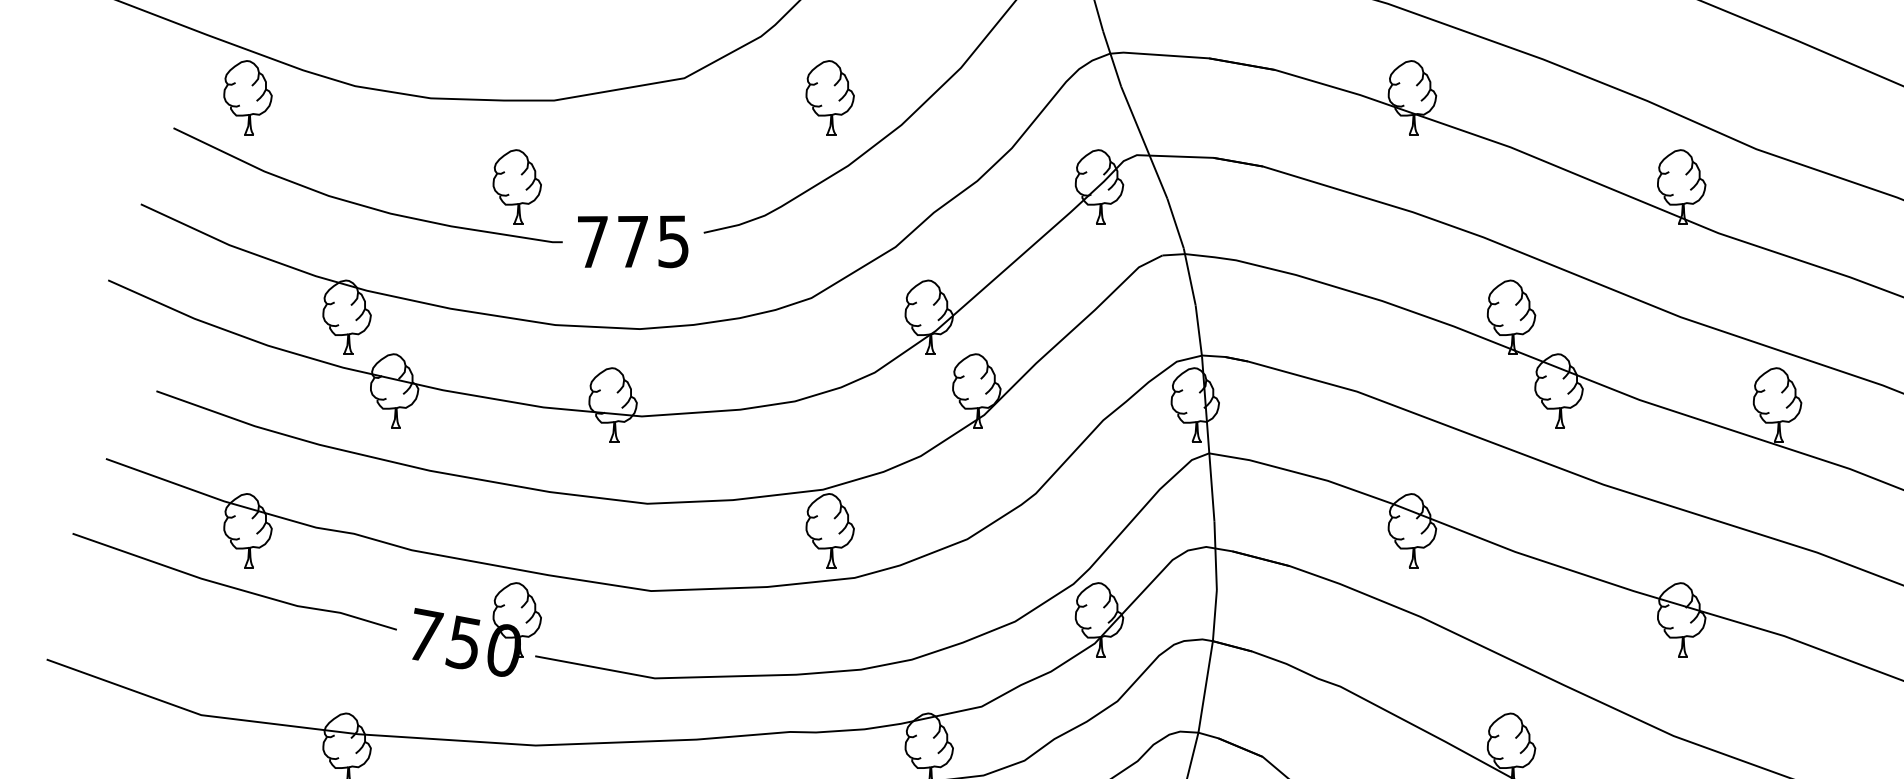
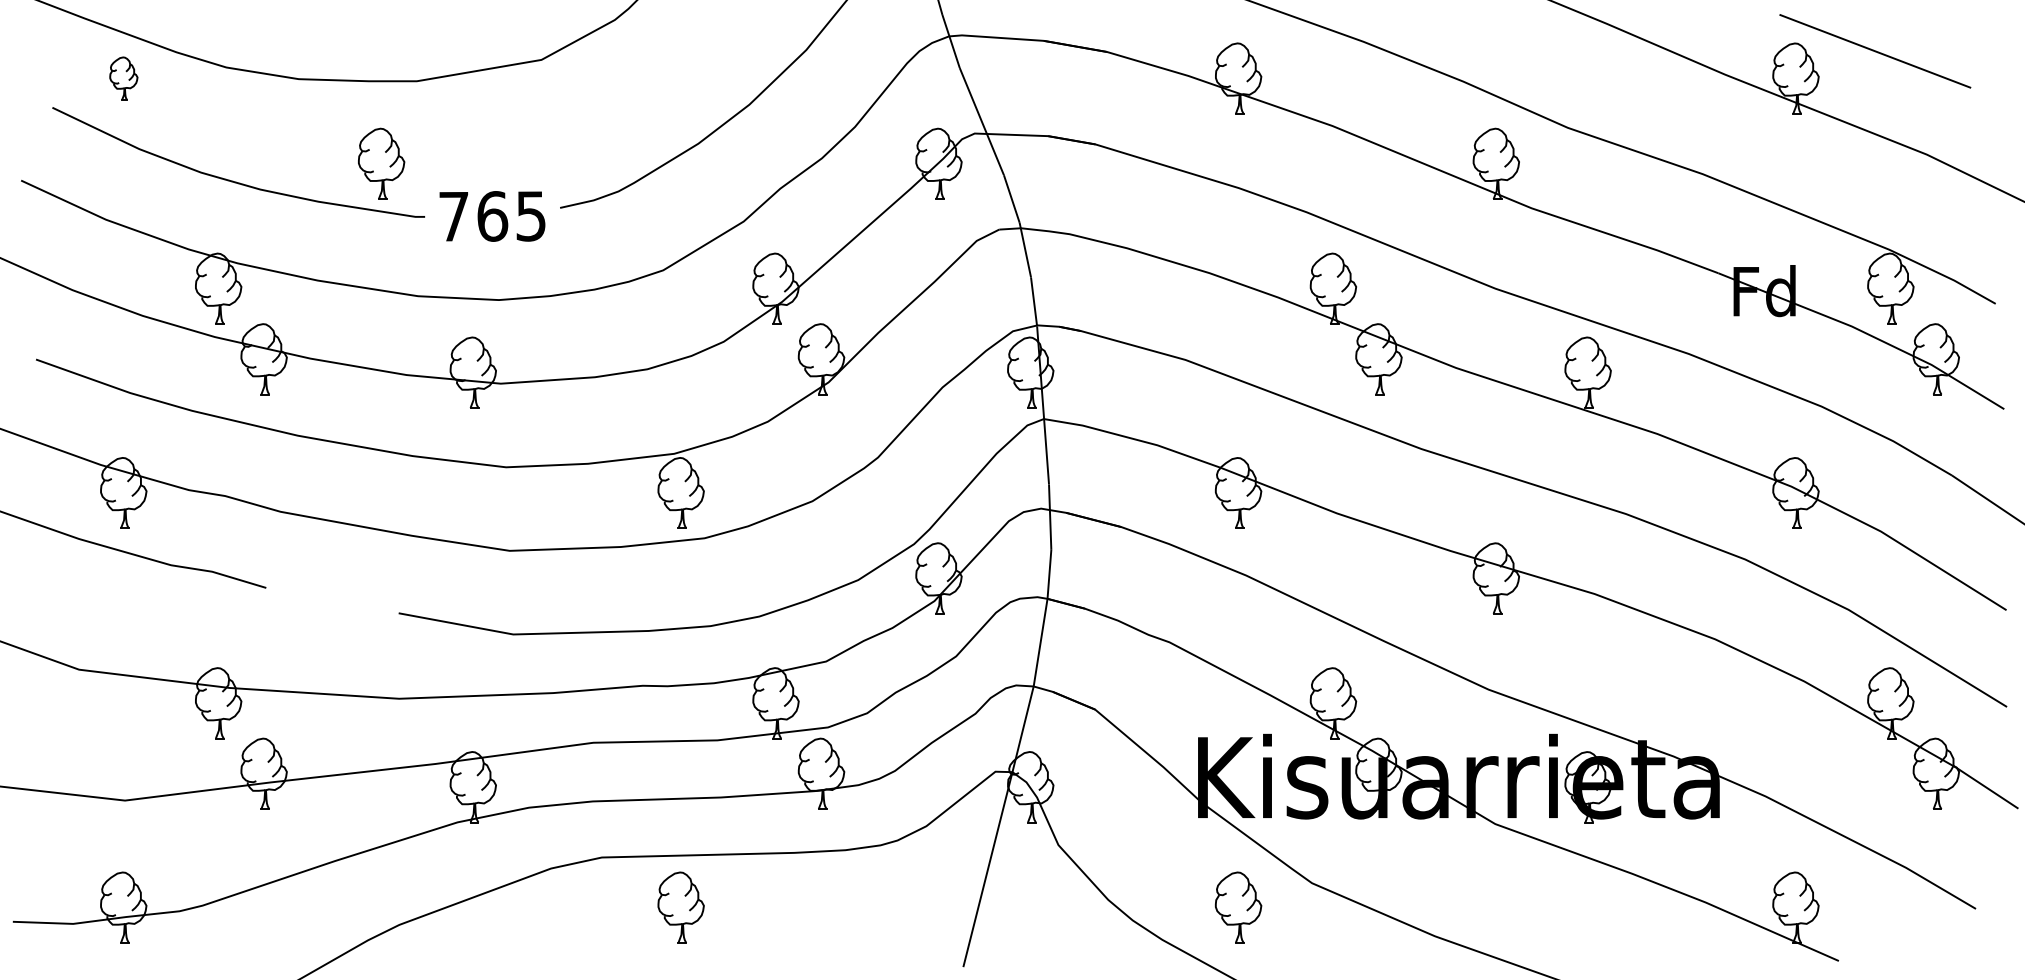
part: (247, 97) -> (123, 78), size x0.6
part: (829, 97) -> (680, 78), removed
text: (633, 241) -> (492, 216), 775 -> 765
part: (477, 629) -> (343, 587), removed

